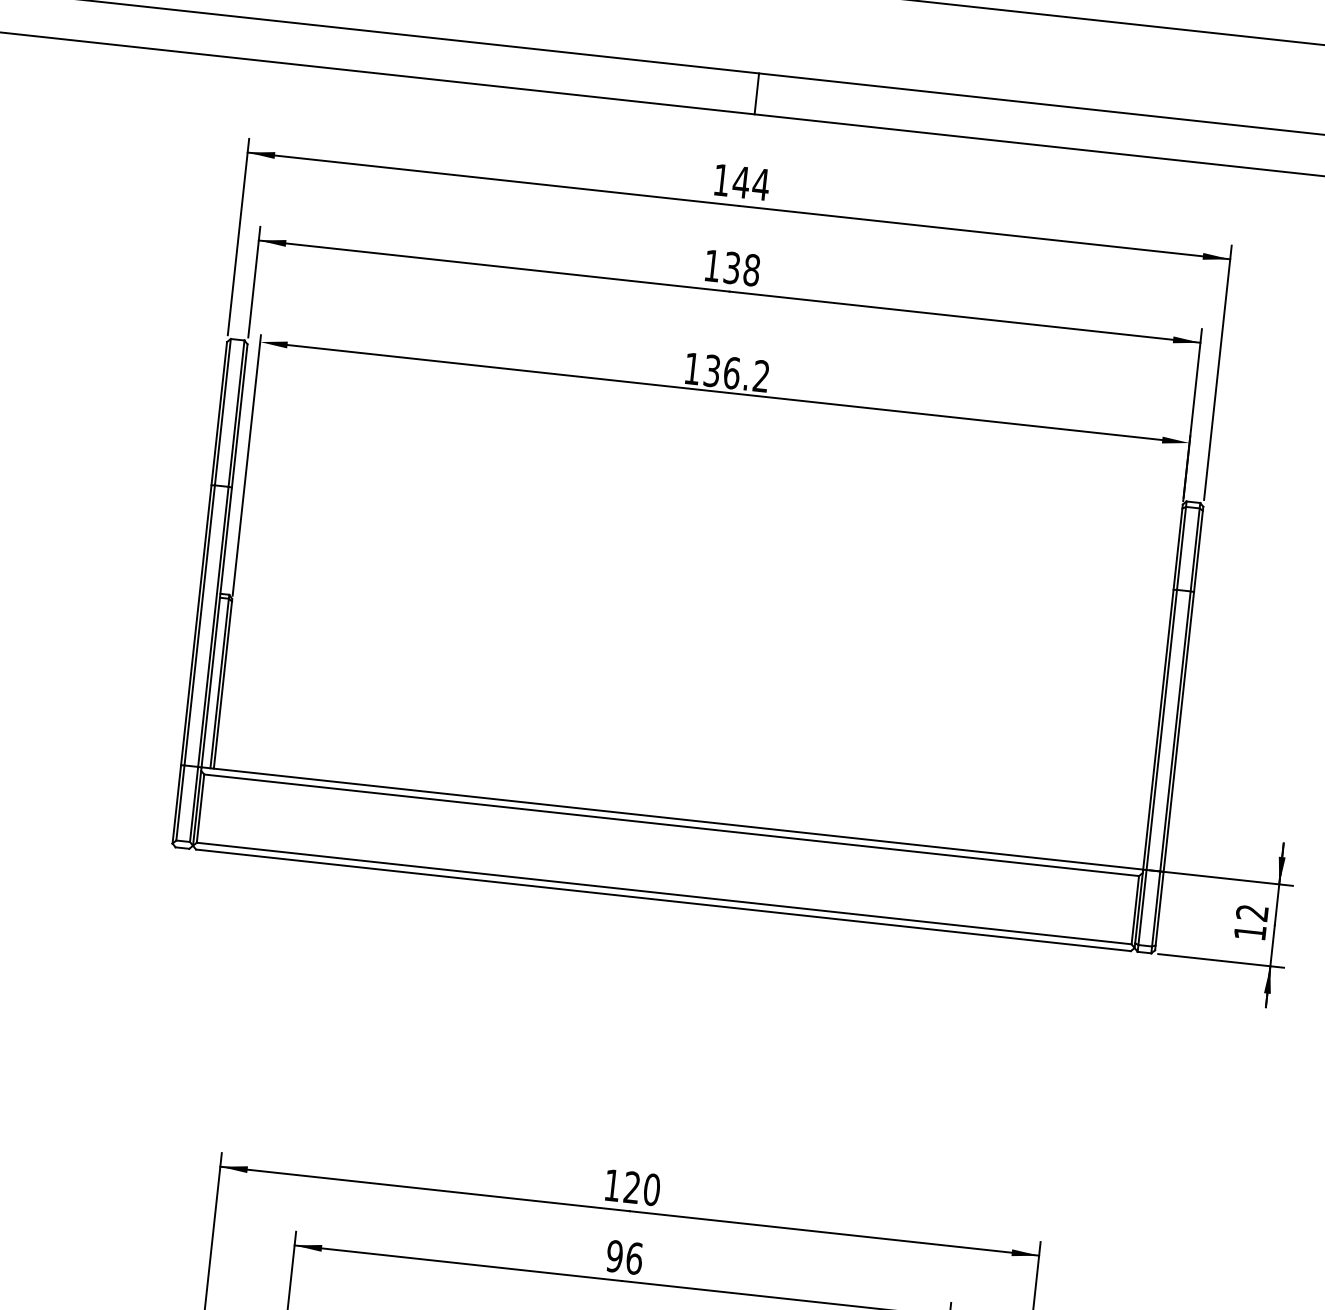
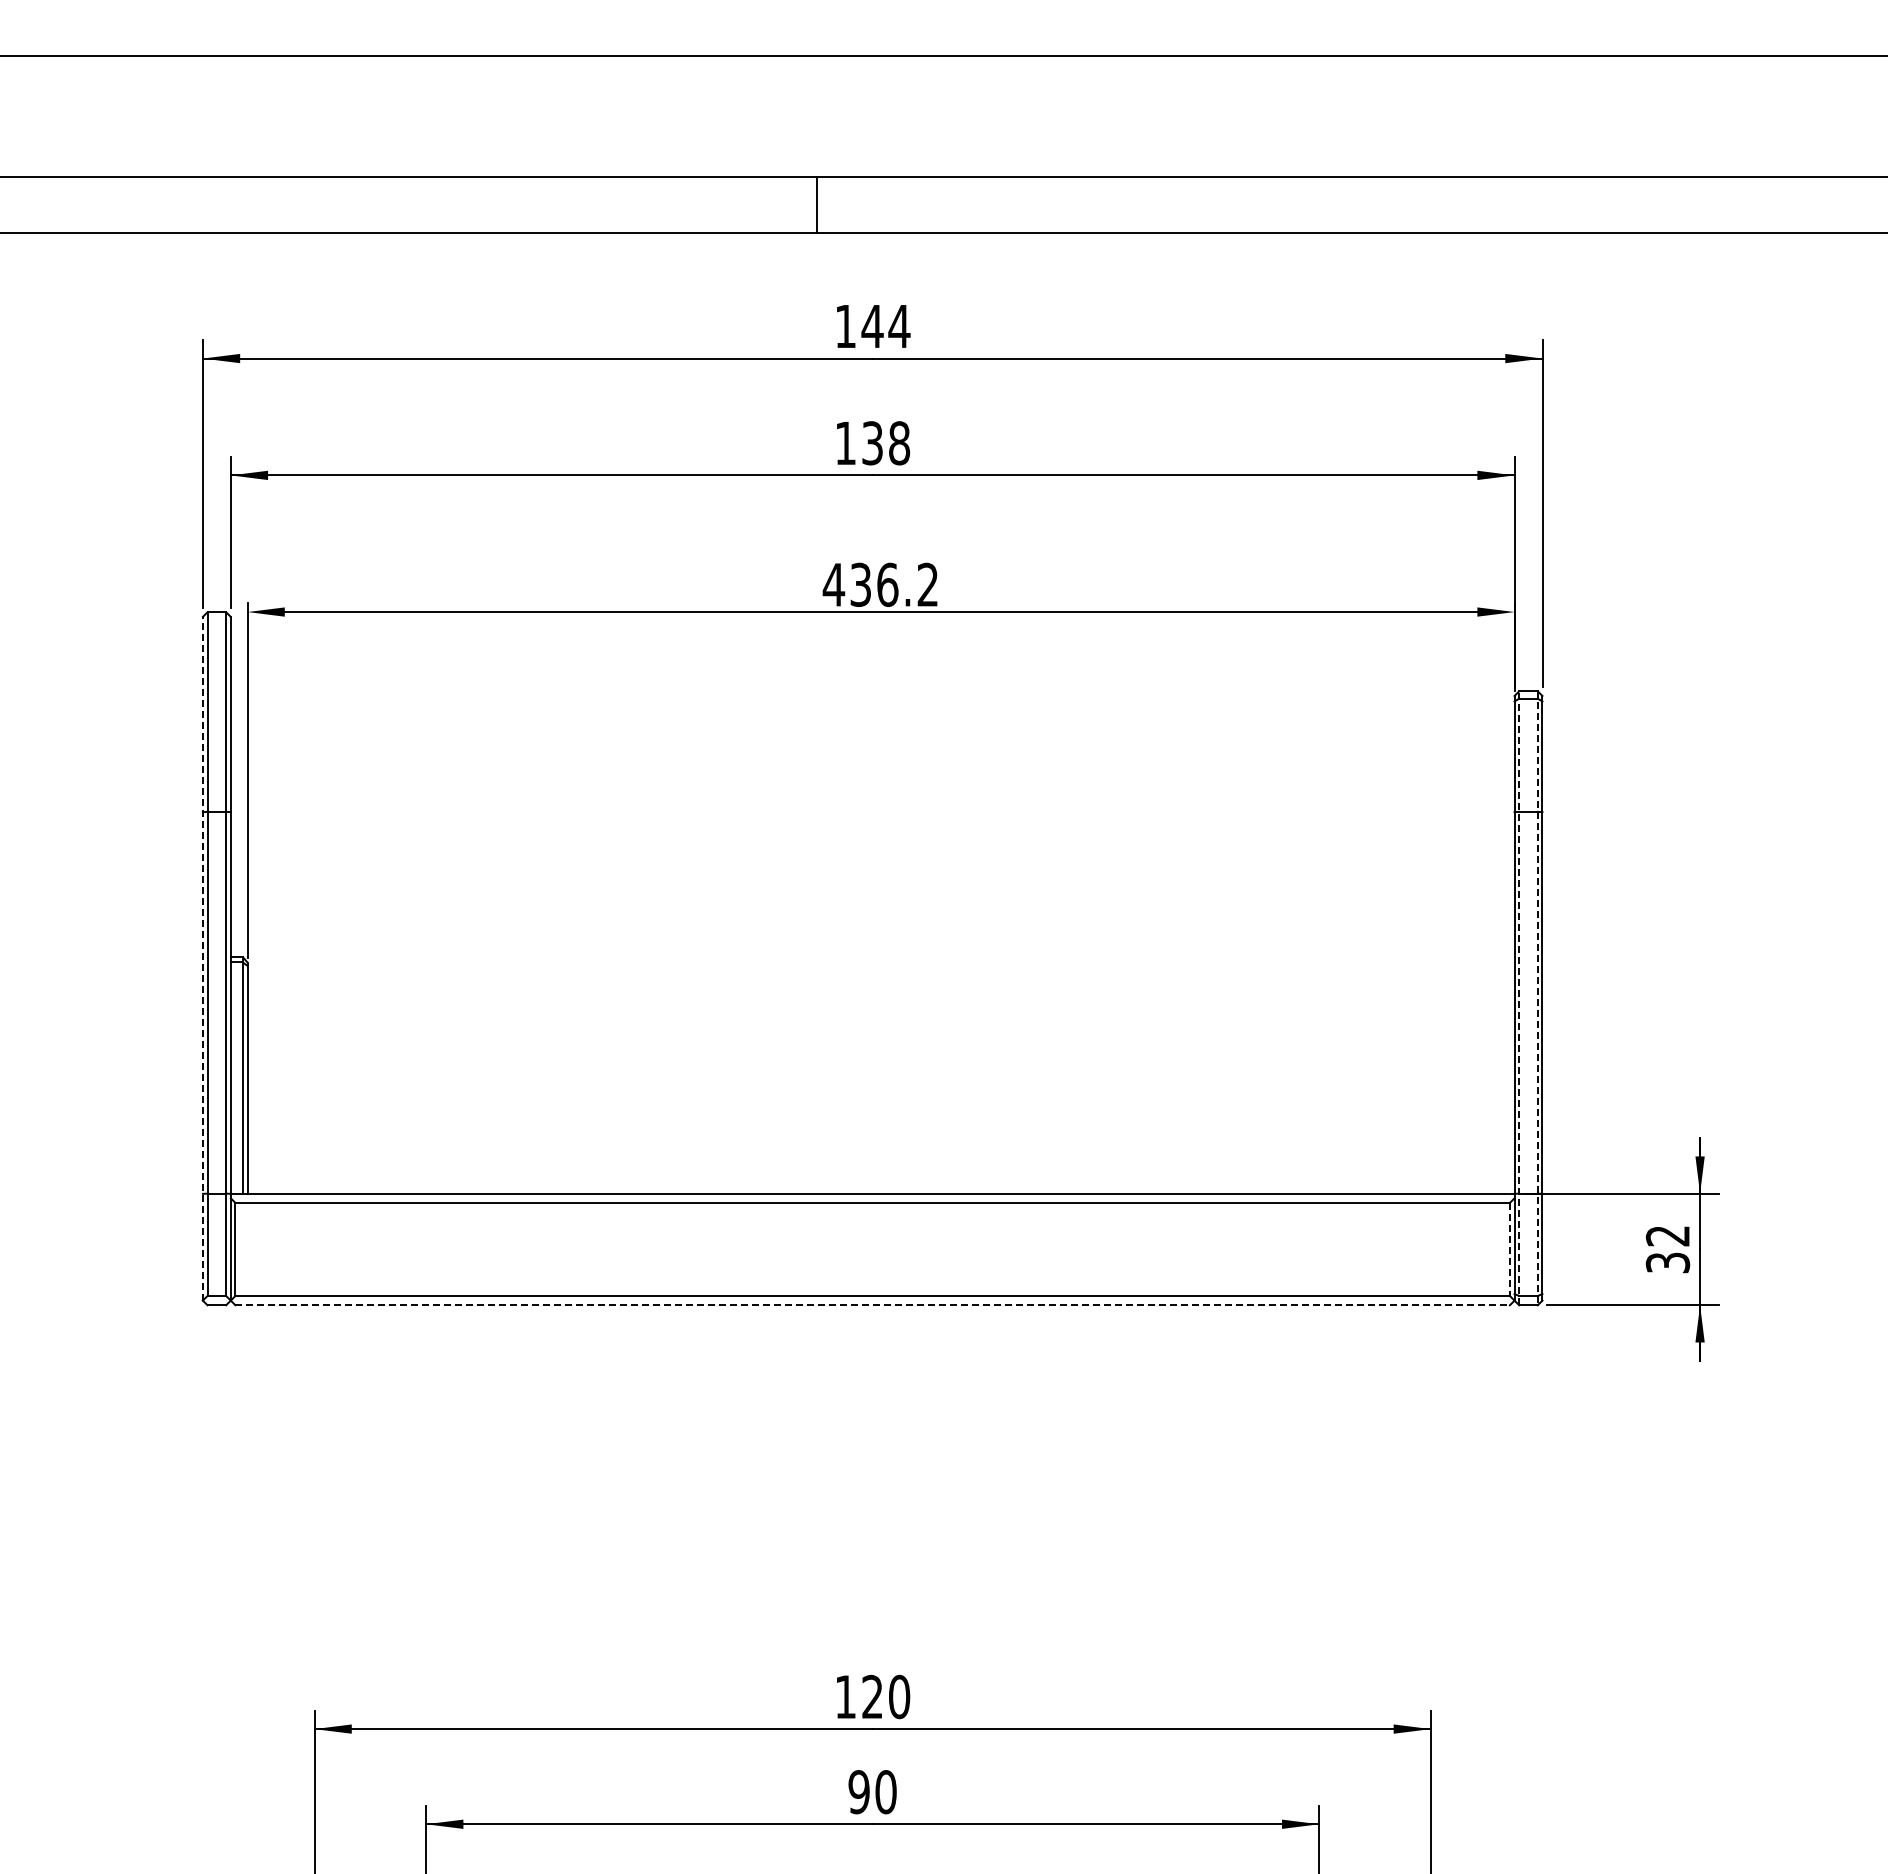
line: (756, 93) -> (817, 204), moved
text: (692, 368) -> (833, 584), 136.2 -> 436.2
line: (199, 592) -> (202, 958), solid -> dashed
line: (1162, 726) -> (1519, 998), solid -> dashed
line: (1175, 728) -> (1537, 998), solid -> dashed
line: (664, 900) -> (873, 1305), solid -> dashed
line: (1135, 910) -> (1509, 1249), solid -> dashed
text: (1249, 932) -> (1667, 1262), 12 -> 32
text: (634, 1258) -> (885, 1792), 96 -> 90

